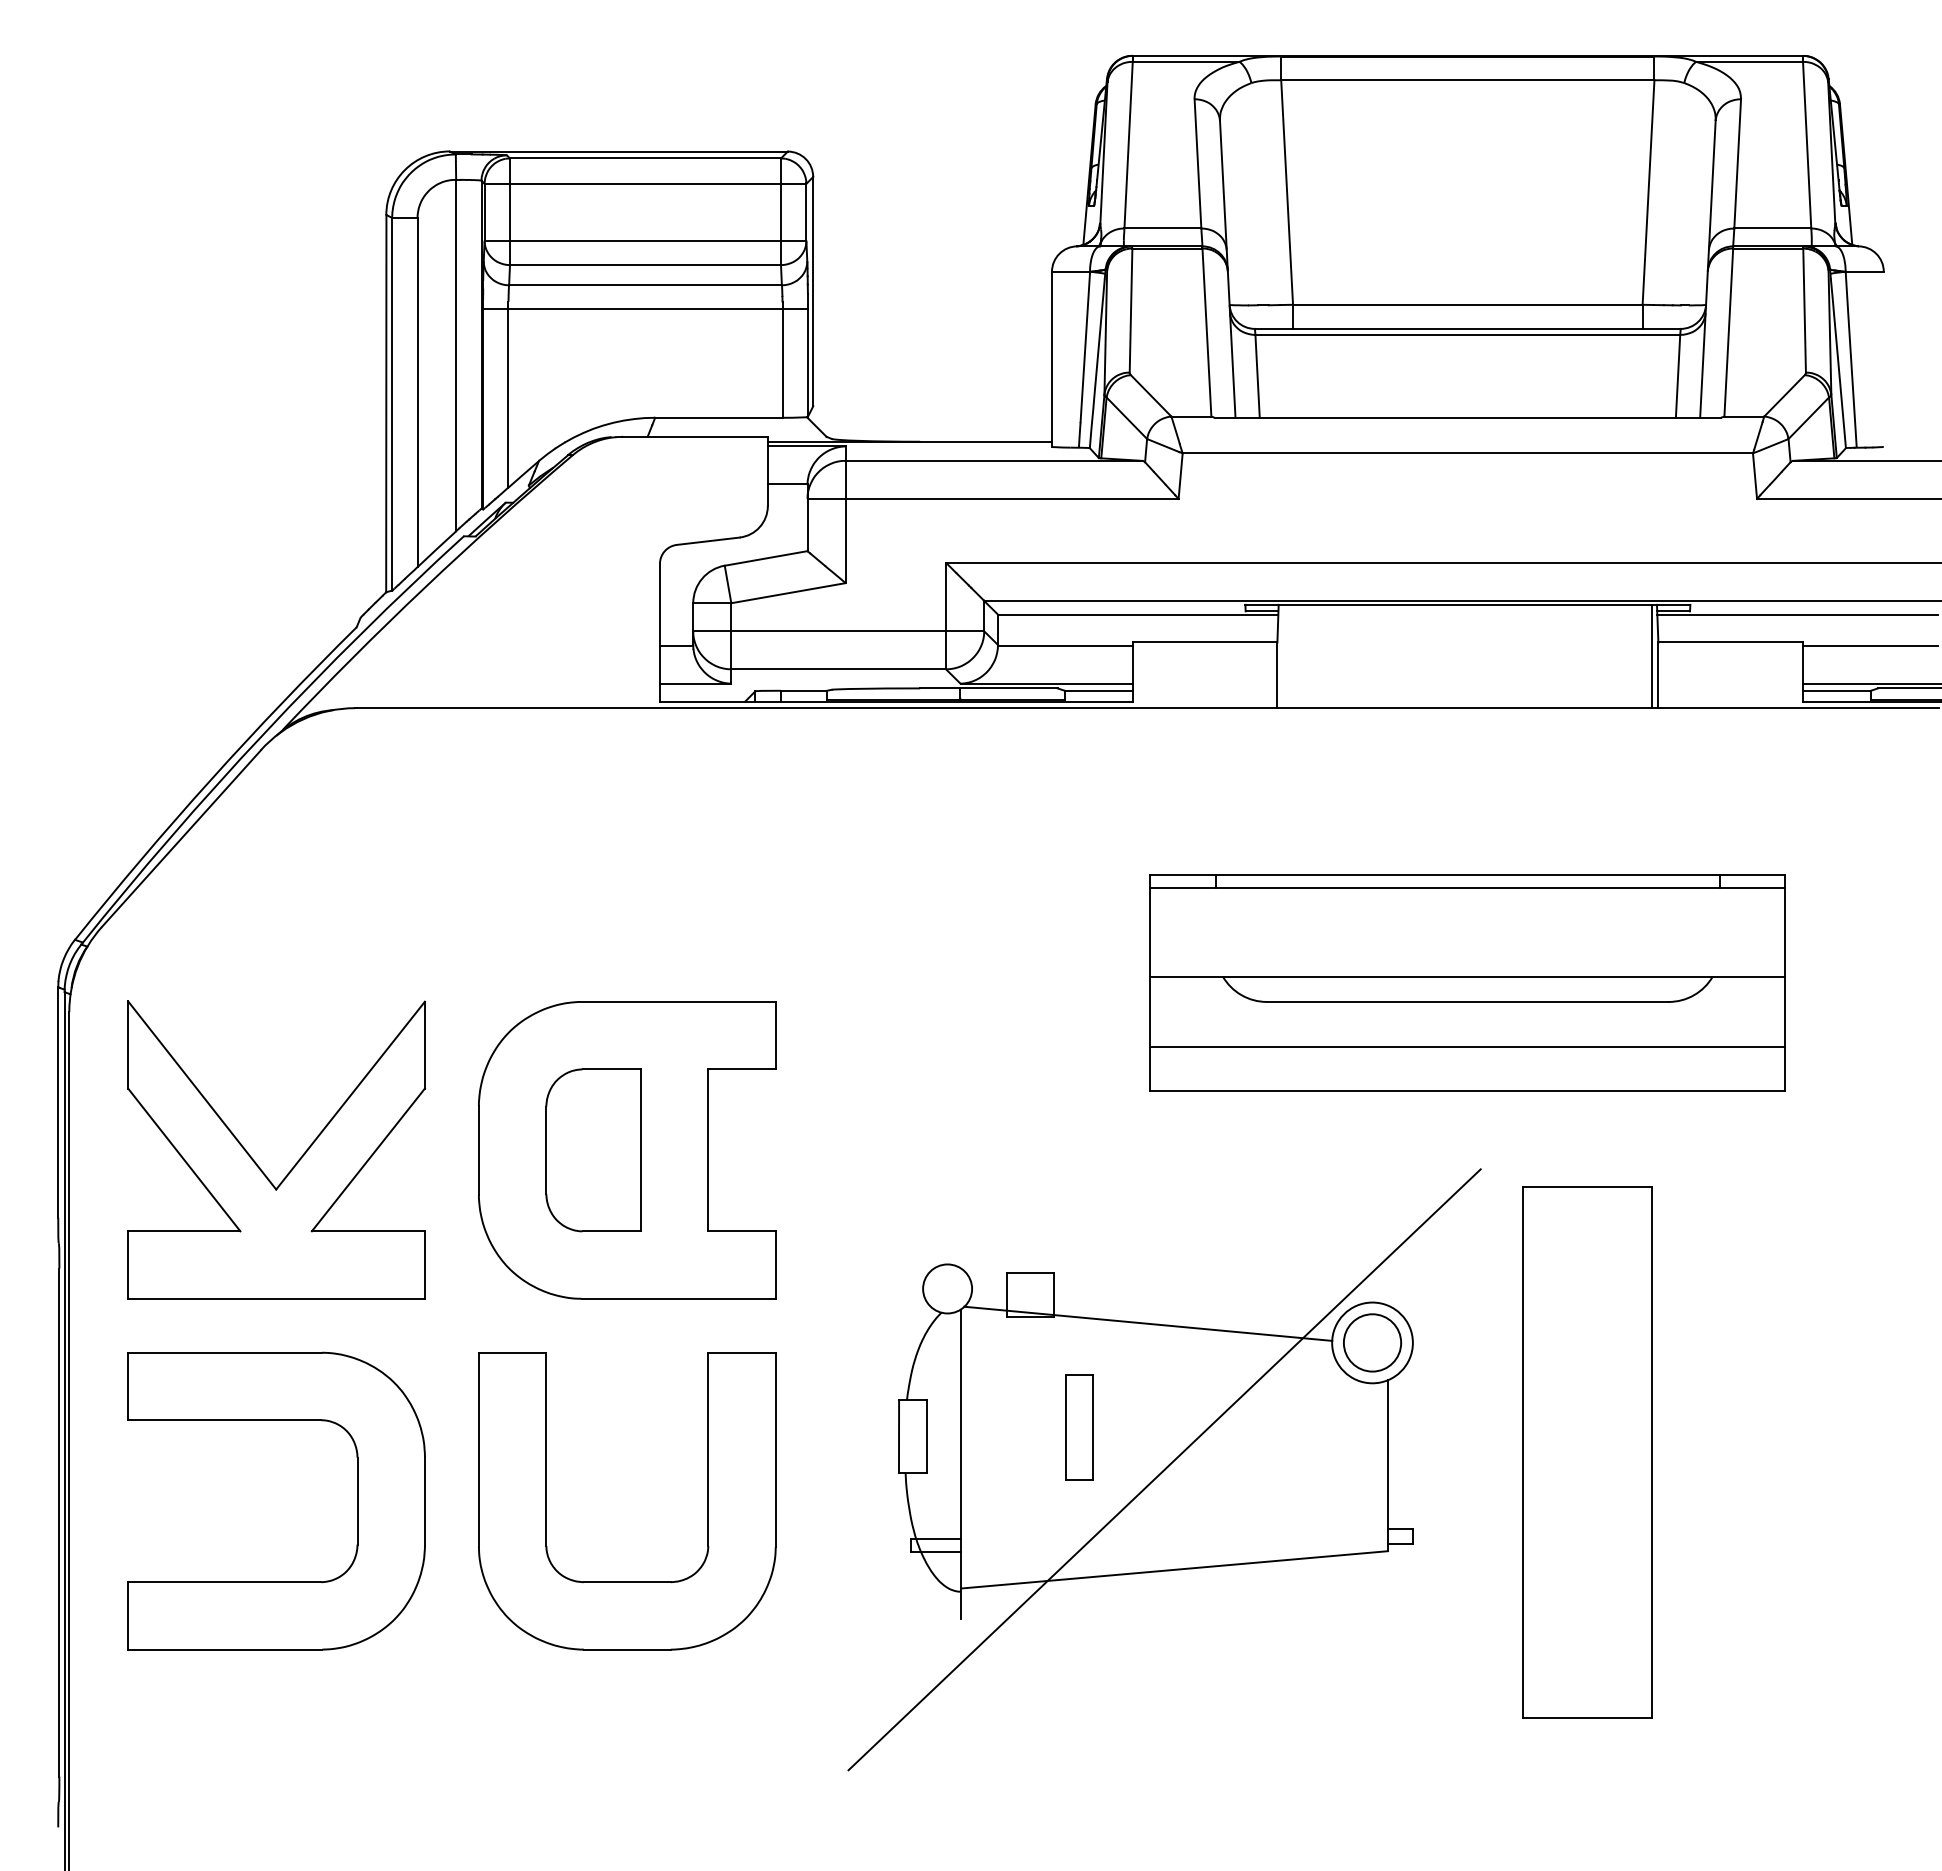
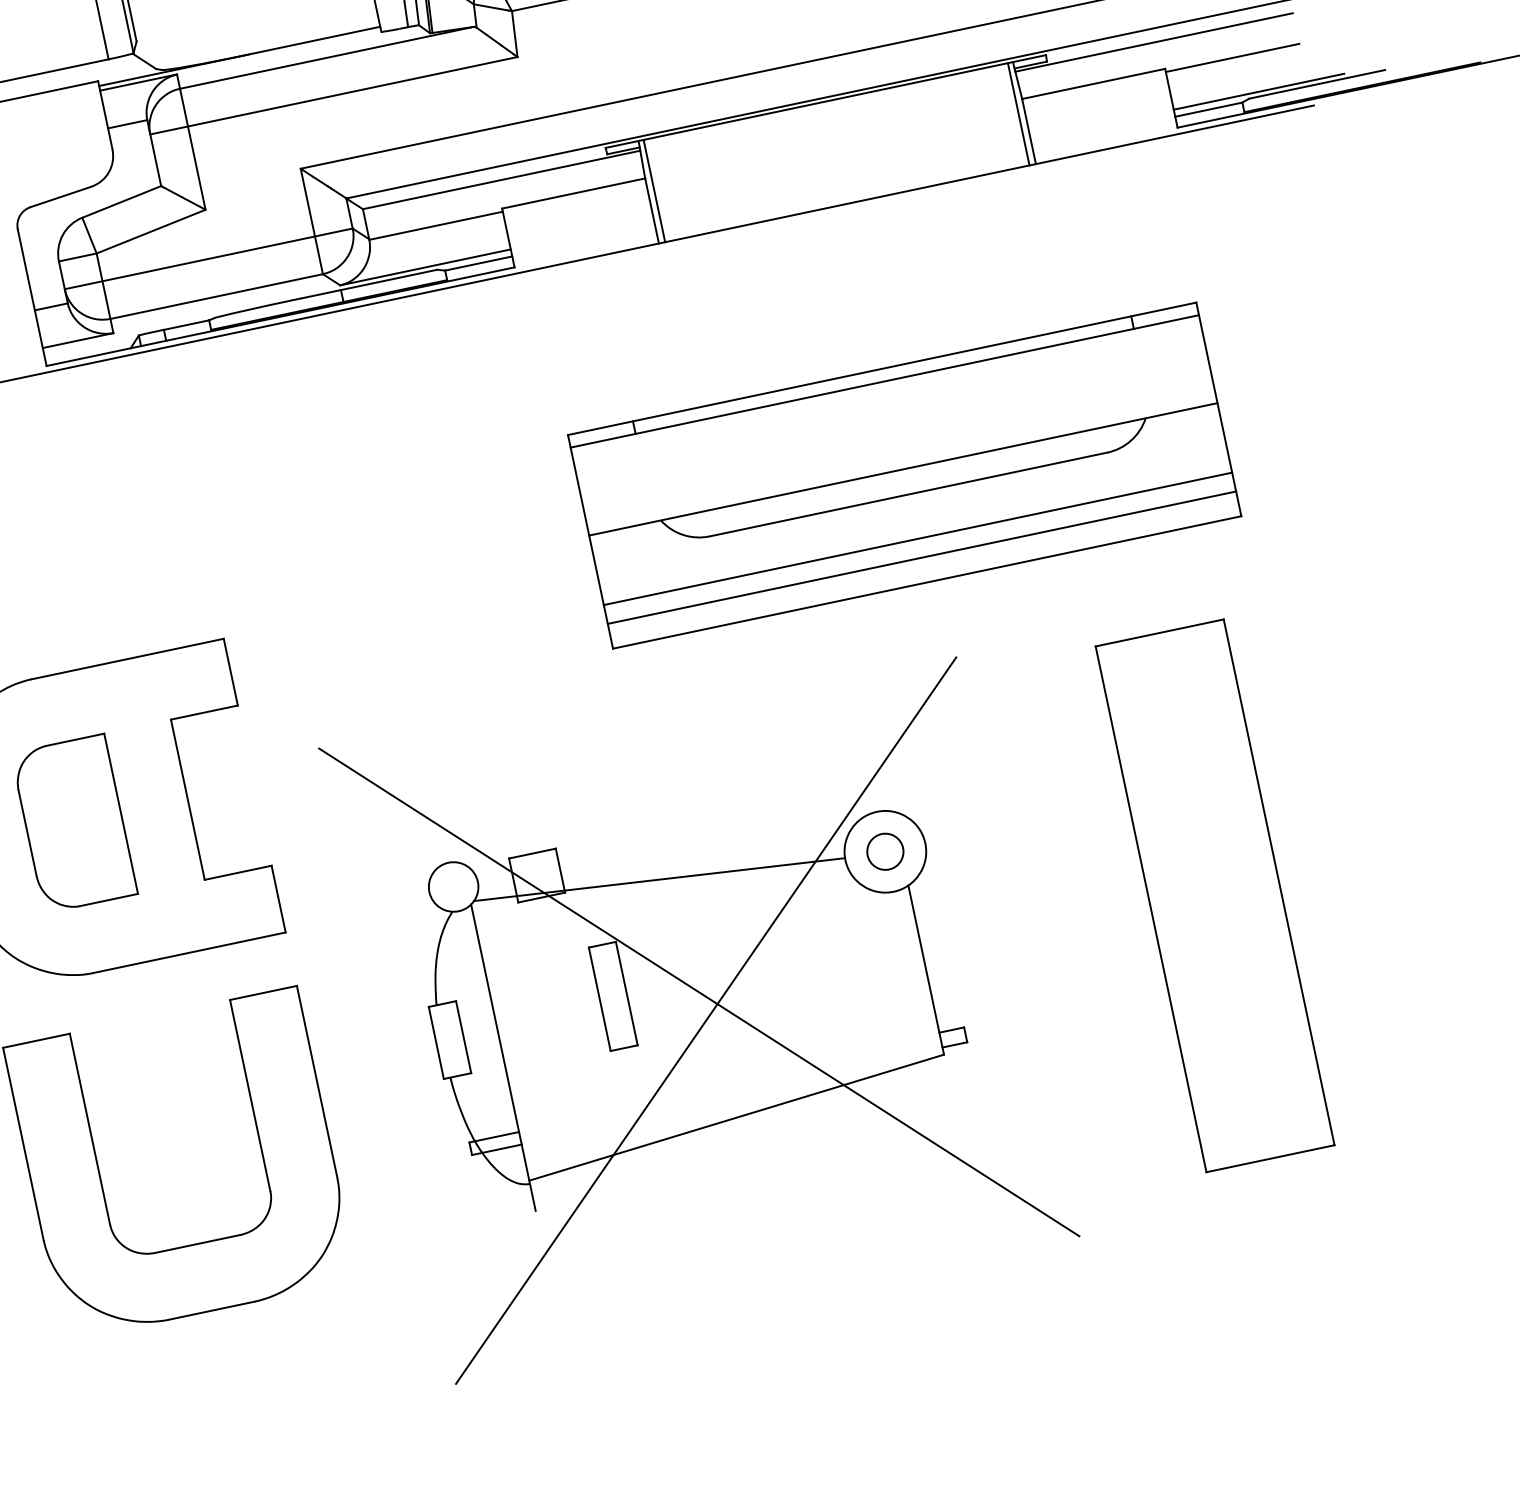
line: (1283, 656) -> (654, 191), added
line: (1467, 1065) -> (921, 557), added
circle: (1372, 1342) -> (885, 851), size x0.62
line: (1163, 1440) -> (698, 991), added
part: (1587, 1452) -> (1214, 895), moved

